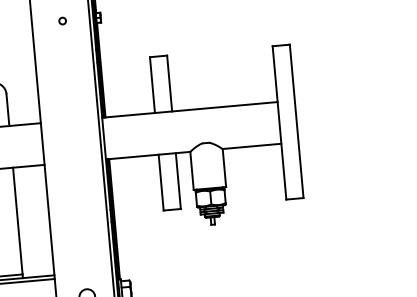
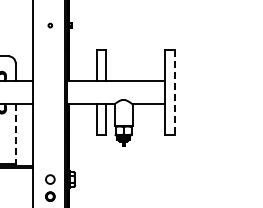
line: (295, 121) -> (174, 92), solid -> dashed
line: (17, 221) -> (15, 134), solid -> dashed

